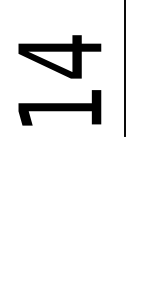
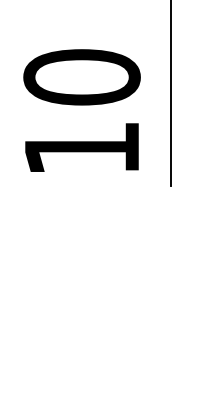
text: (59, 56) -> (81, 77), 14 -> 10

